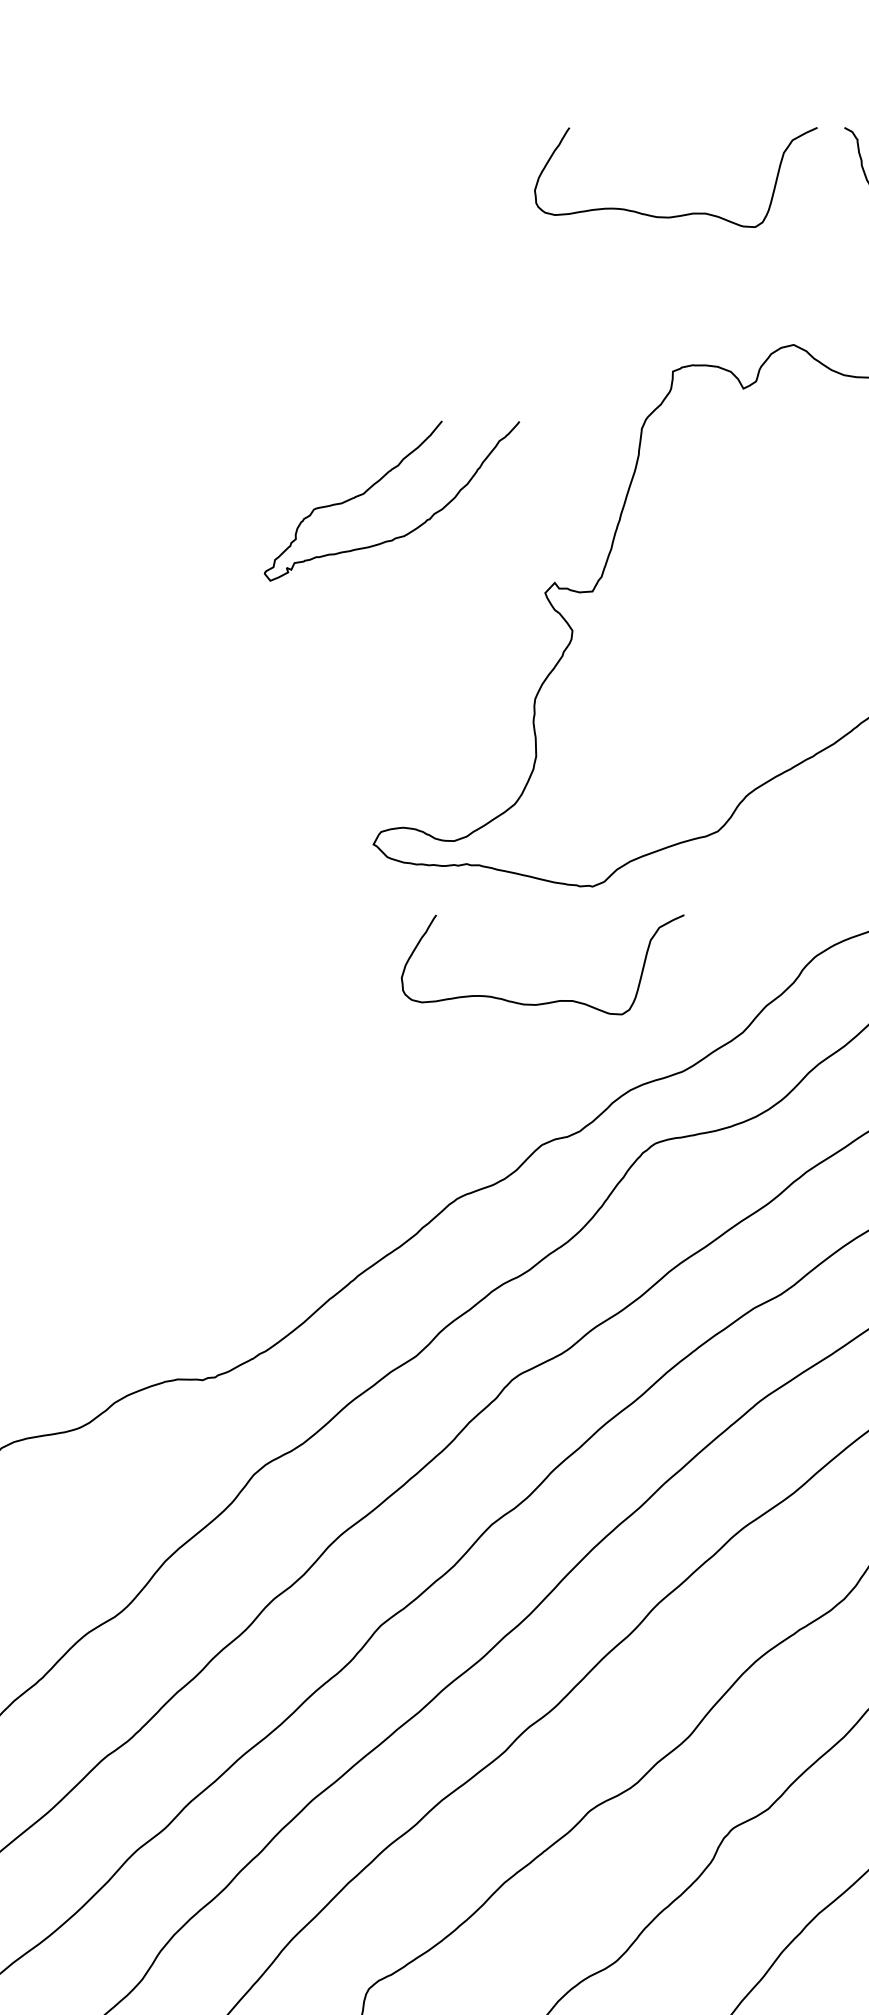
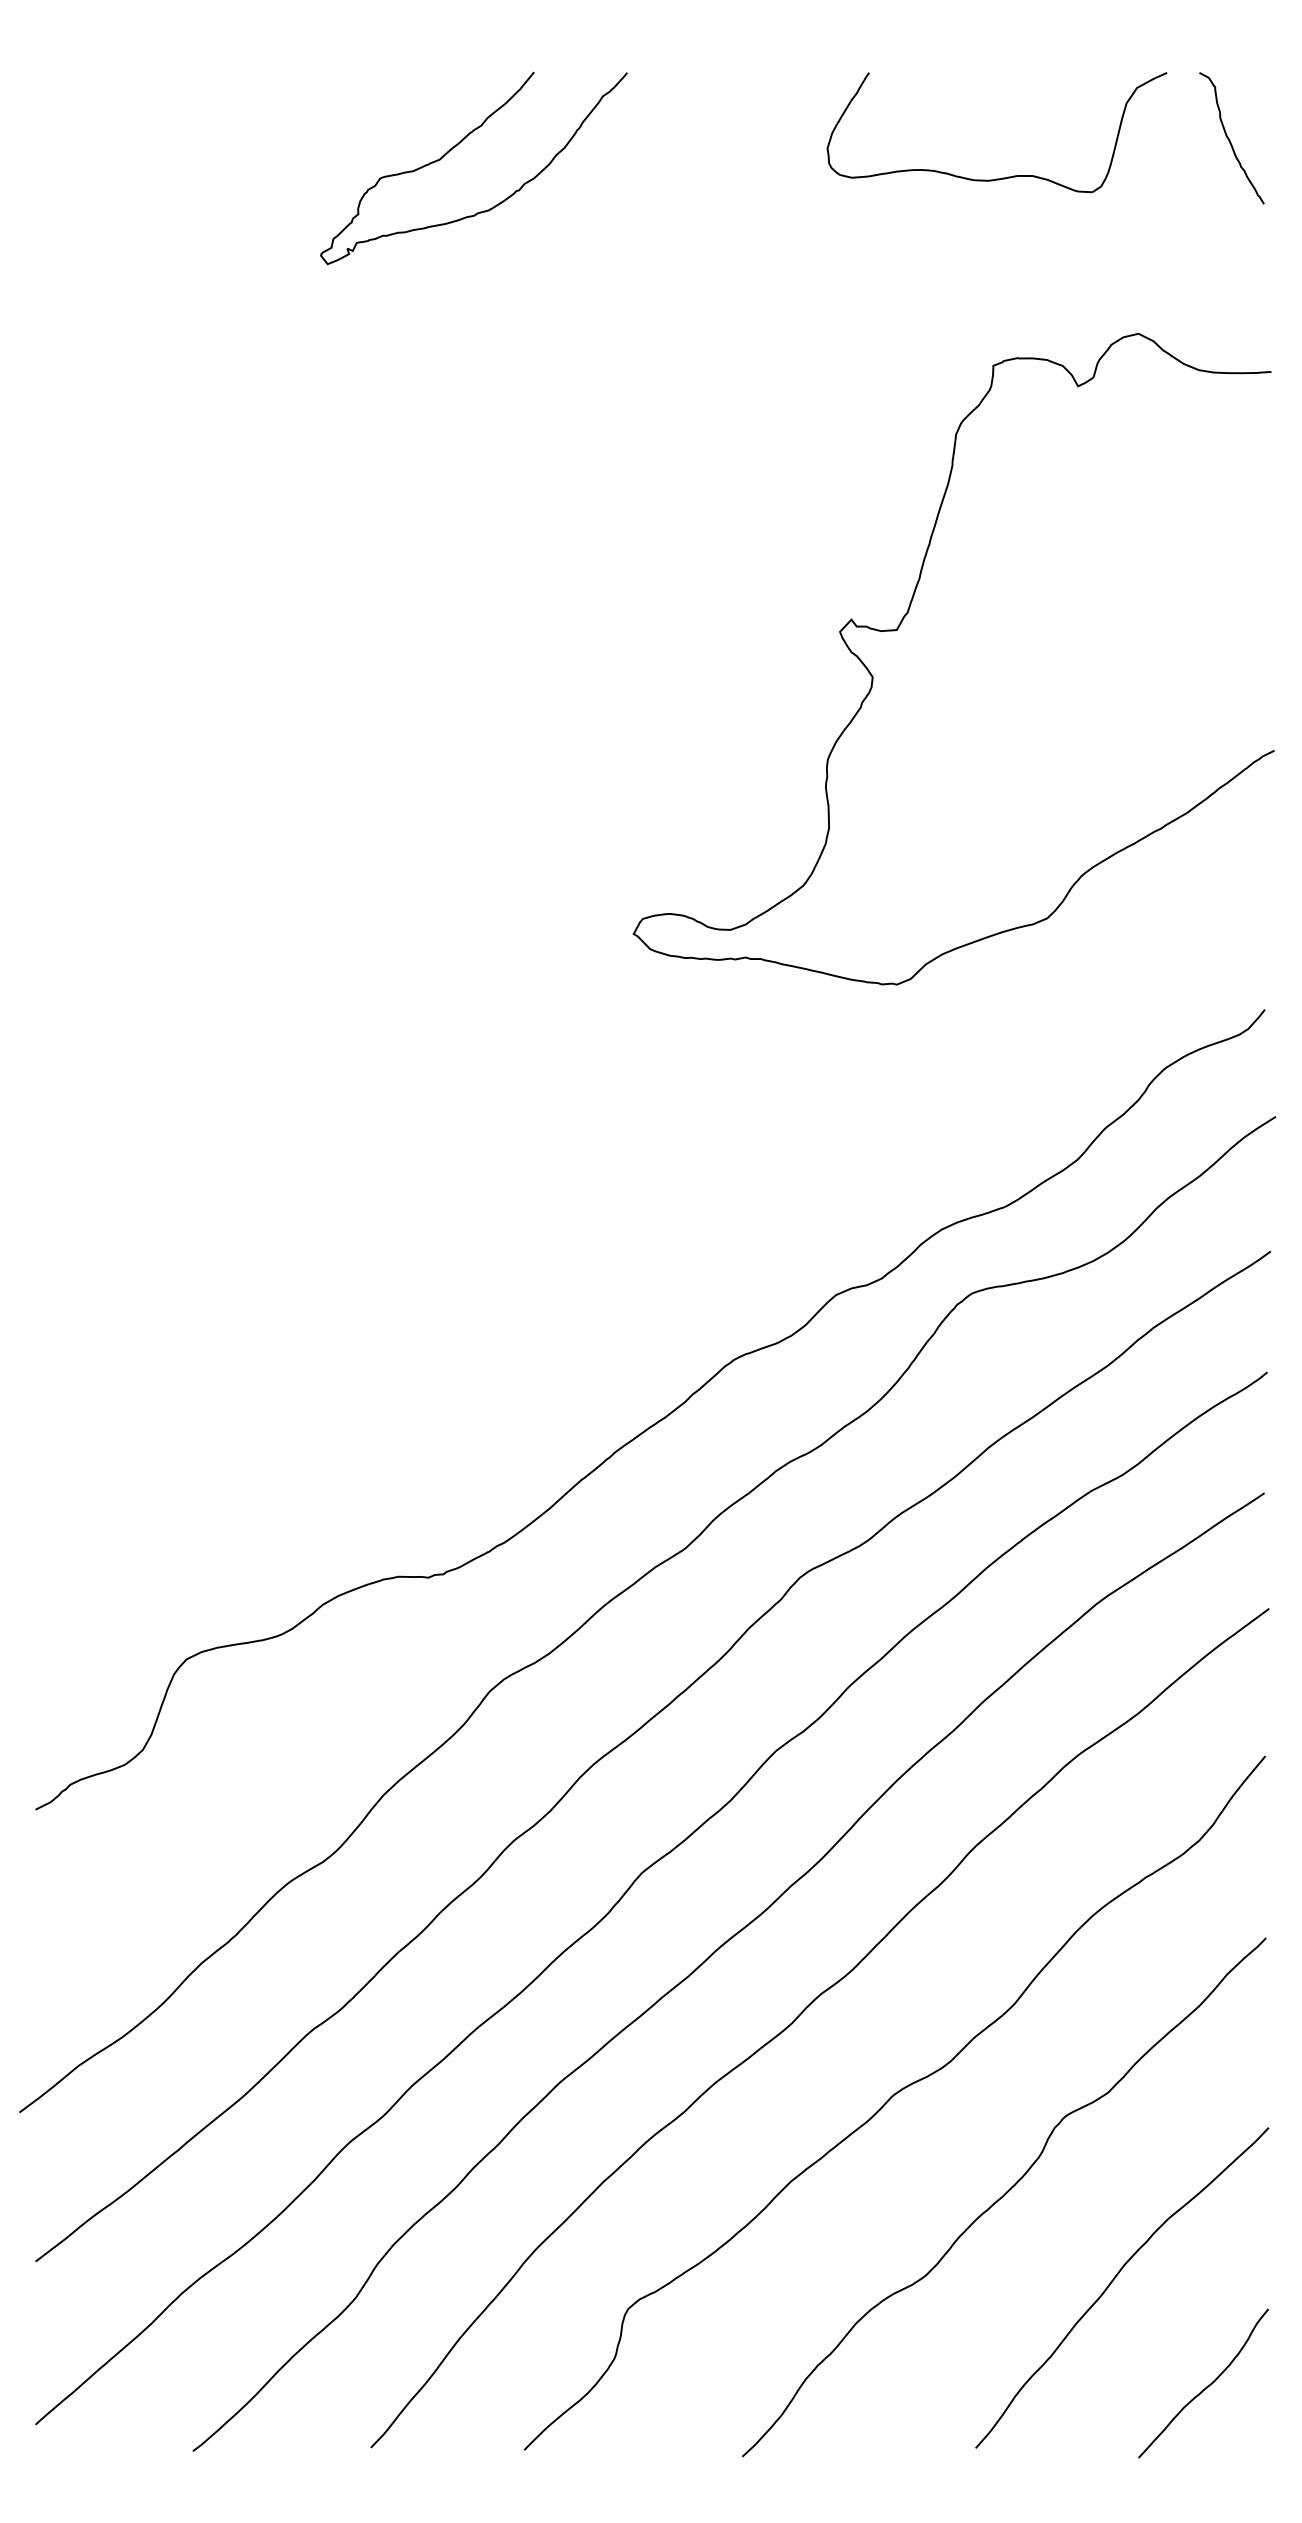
curve: (376, 483) -> (455, 147), moved
curve: (547, 1002) -> (842, 1123), removed

